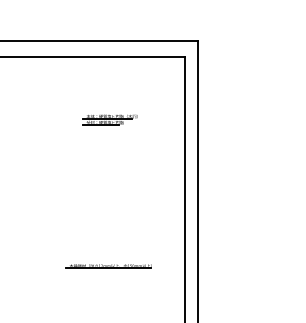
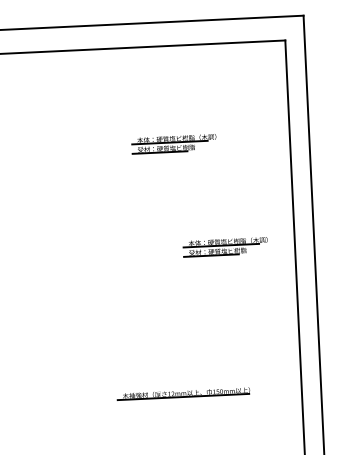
part: (139, 187) -> (224, 246), added
line: (108, 266) -> (183, 394), moved

